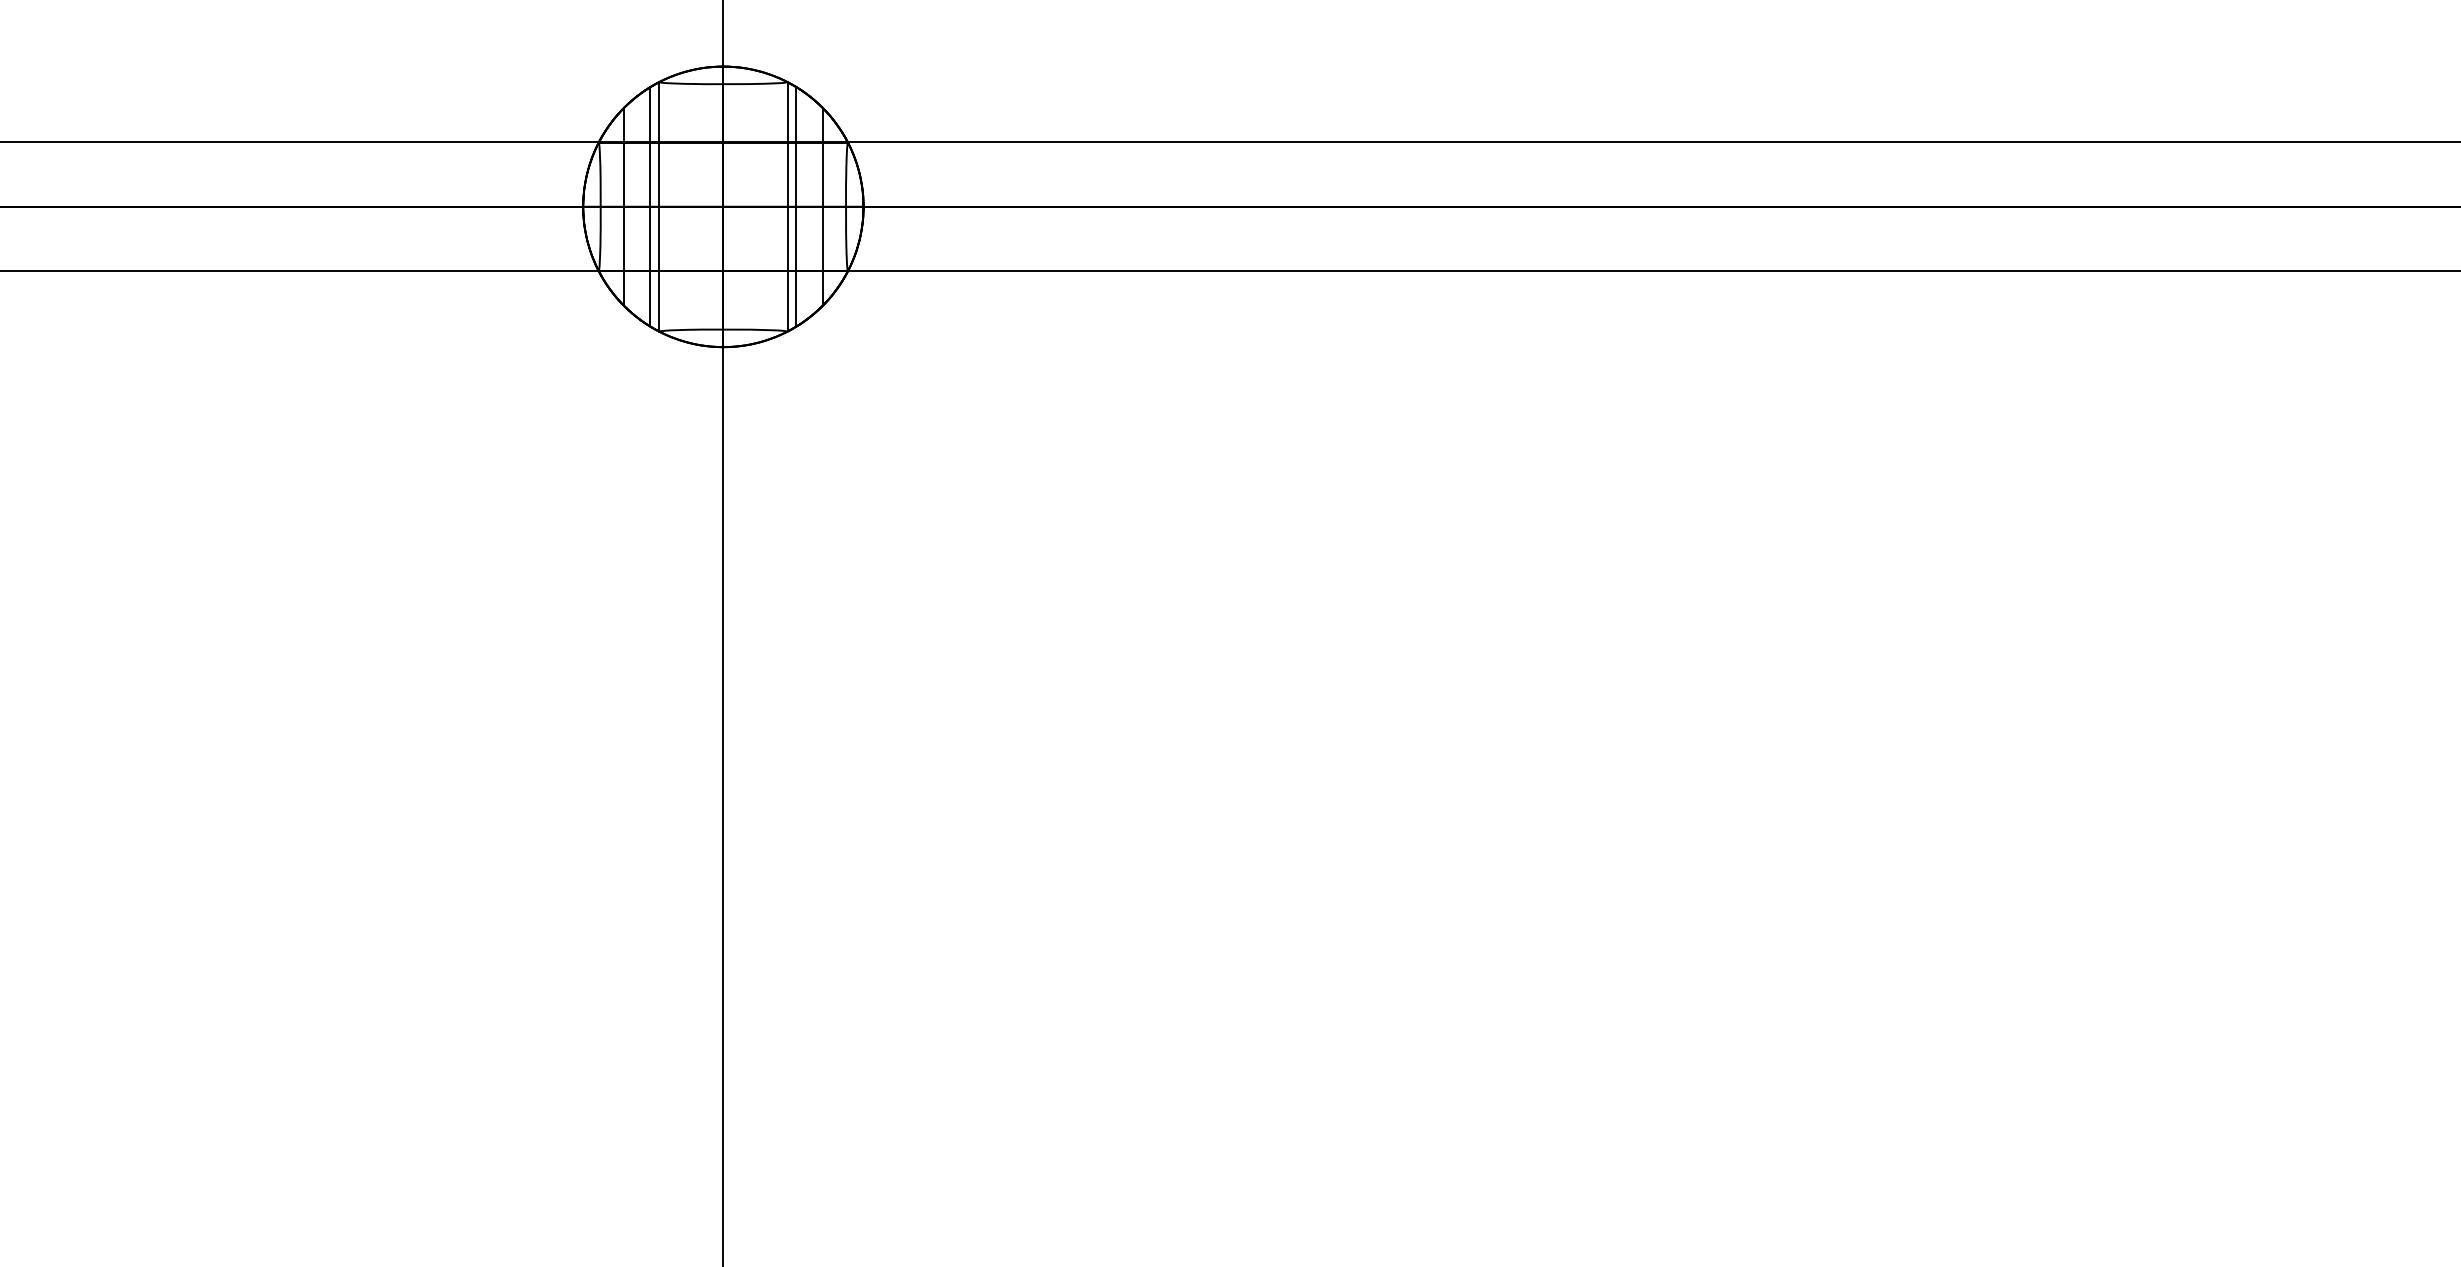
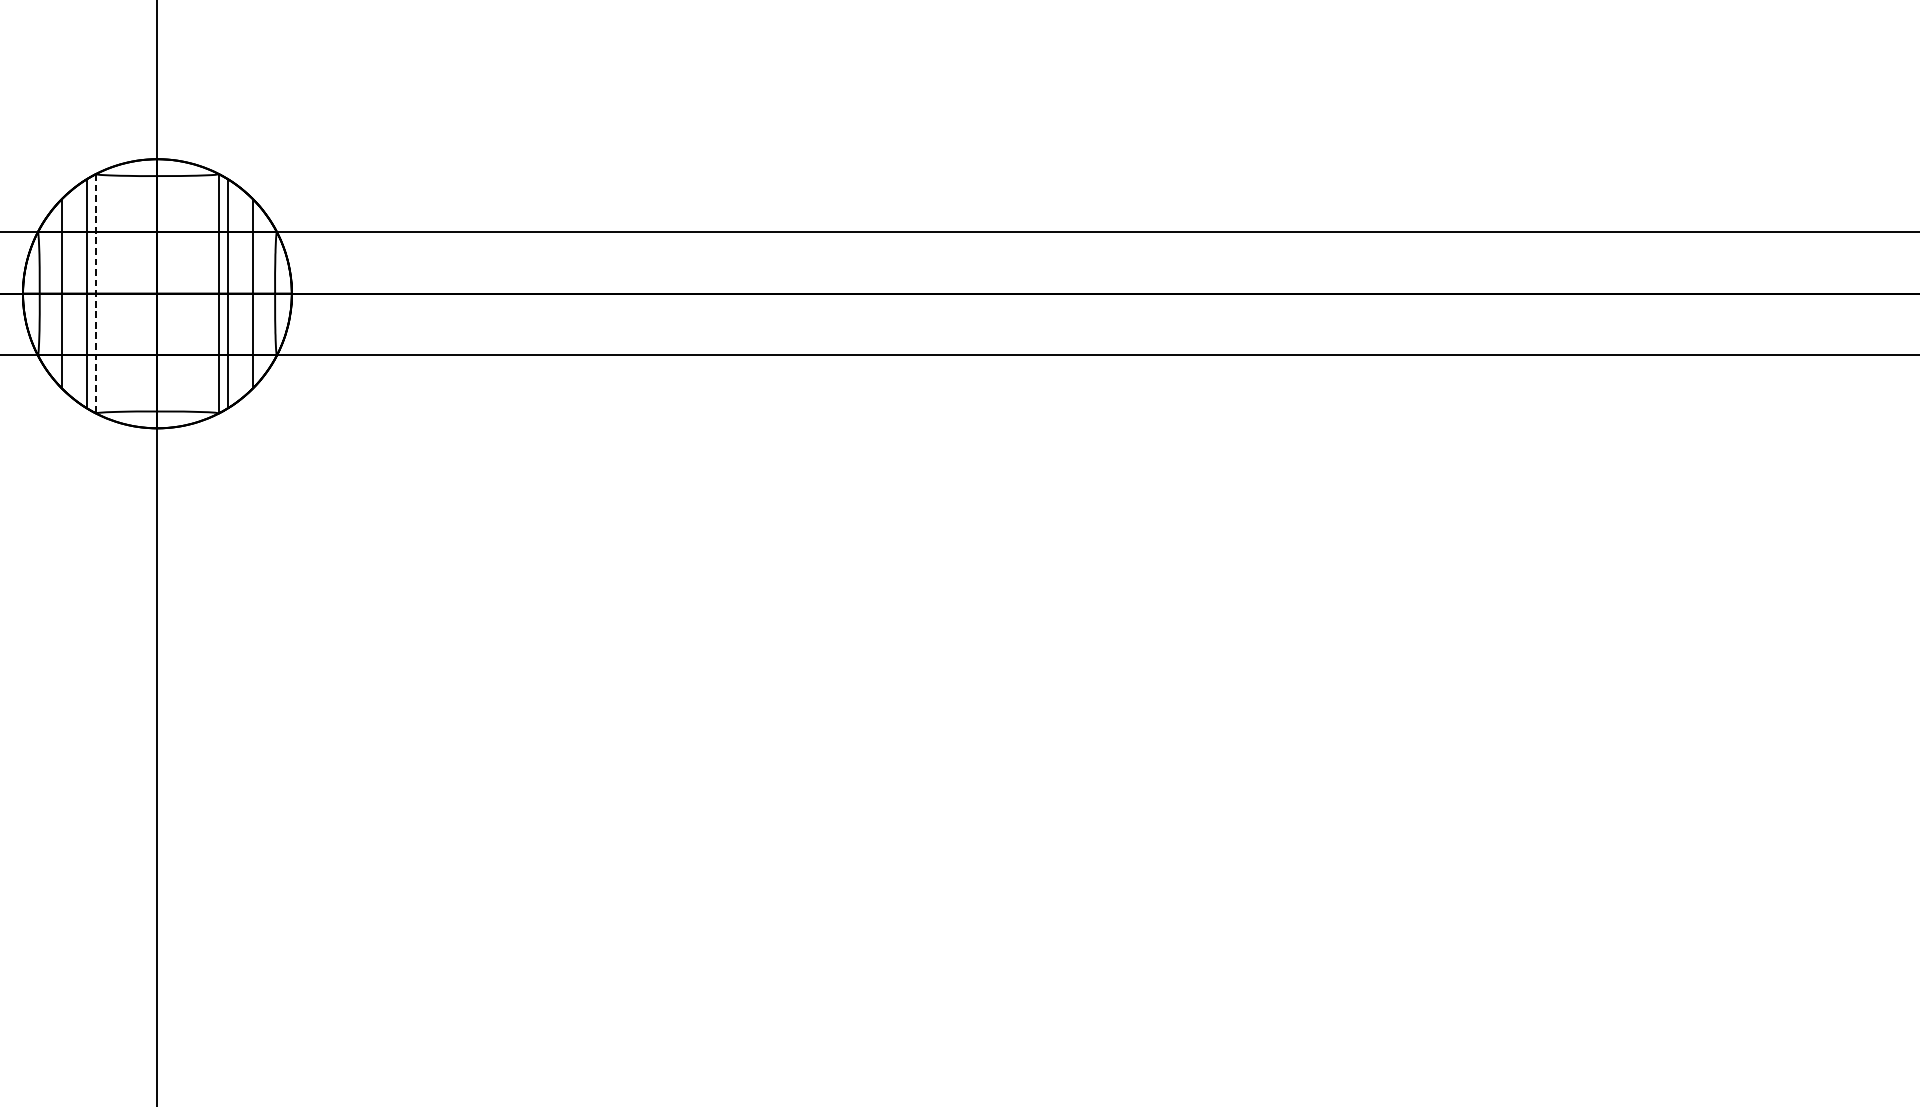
line: (659, 206) -> (96, 293), solid -> dashed

